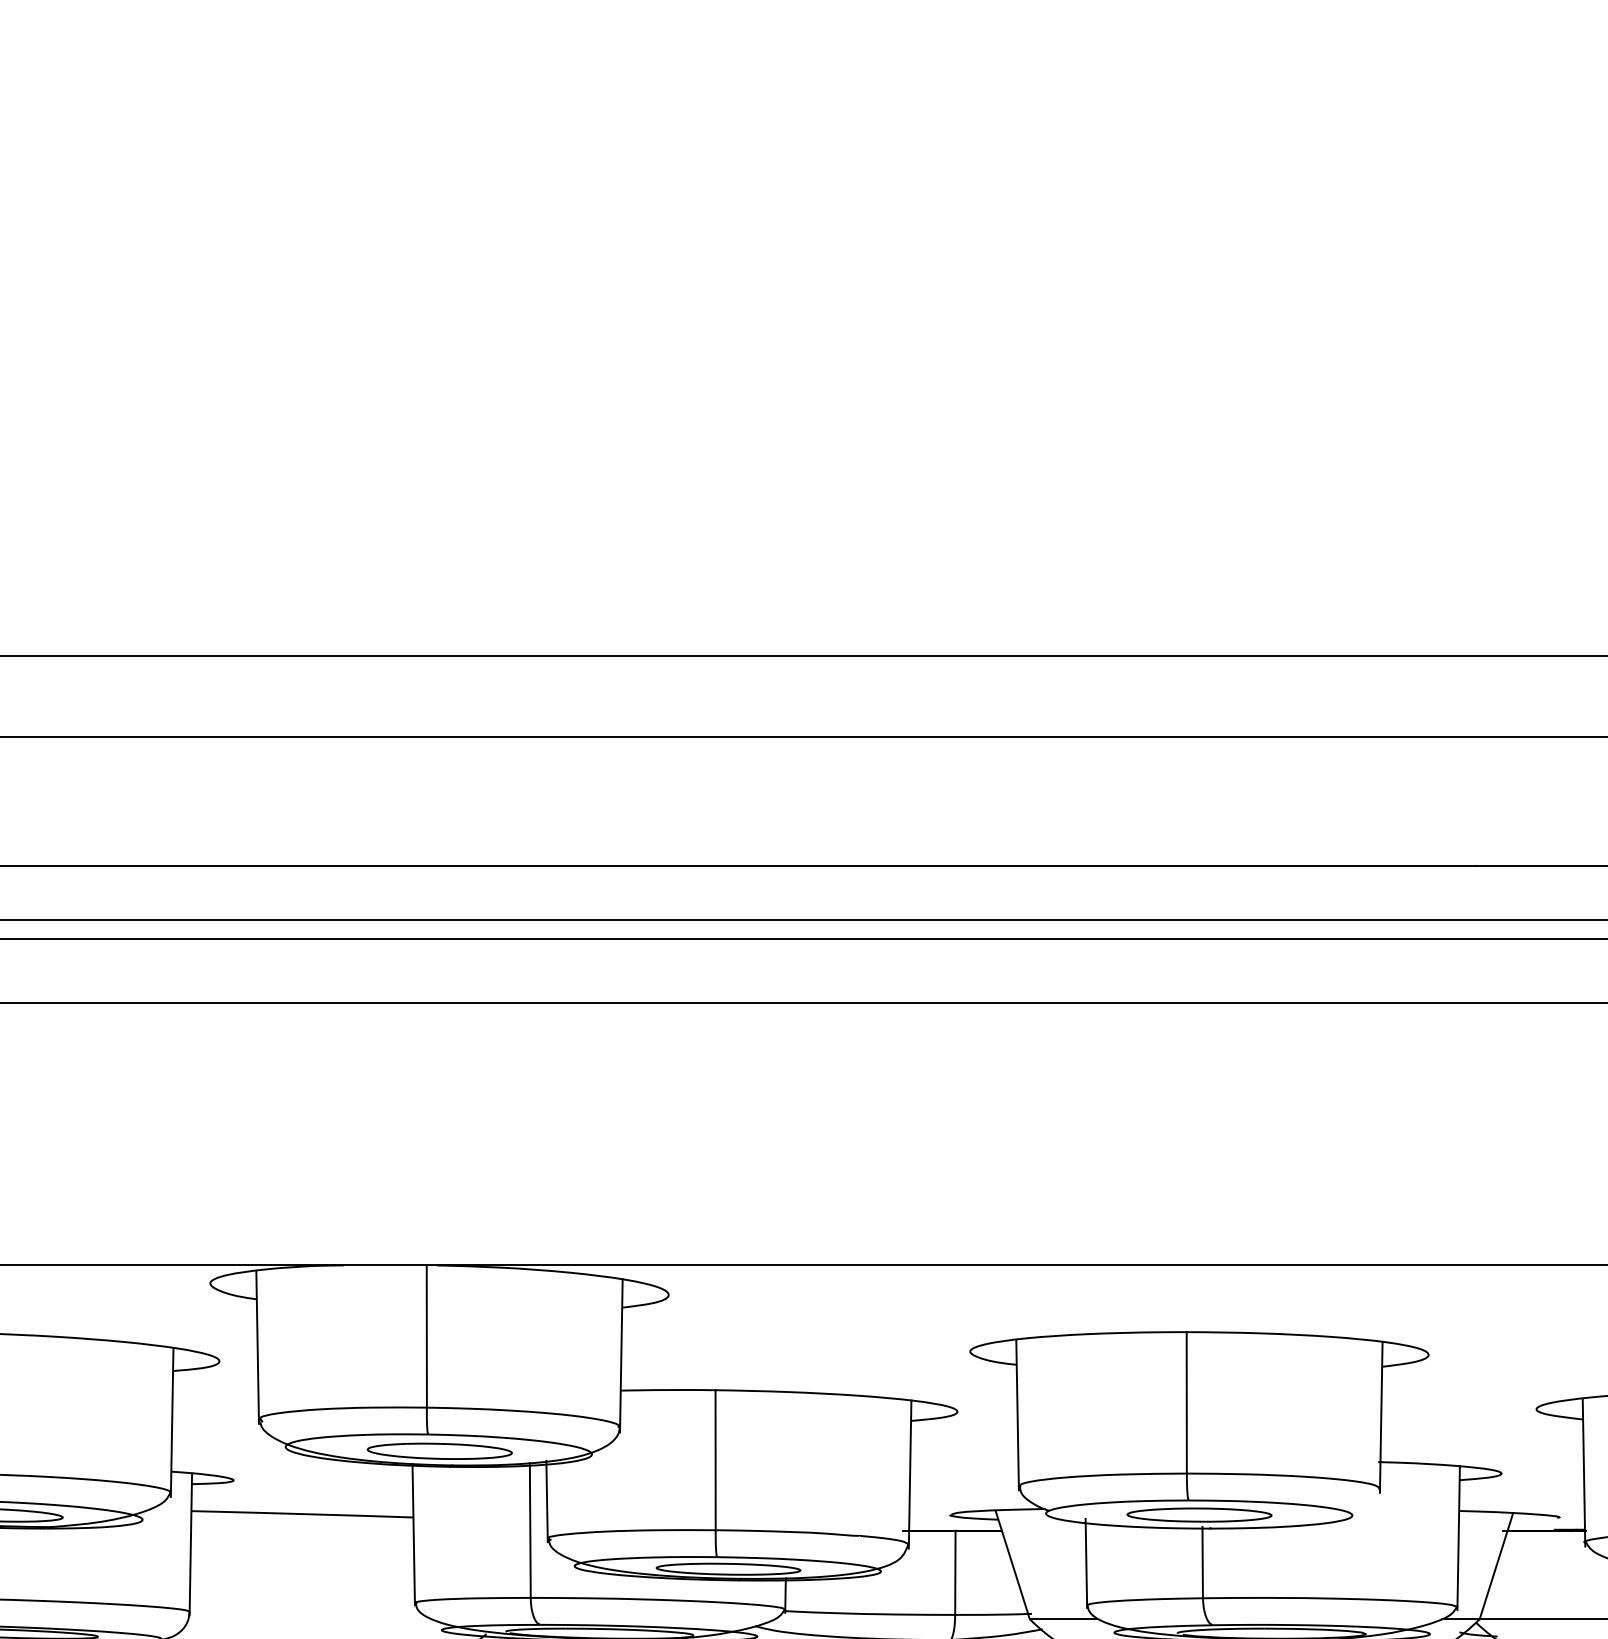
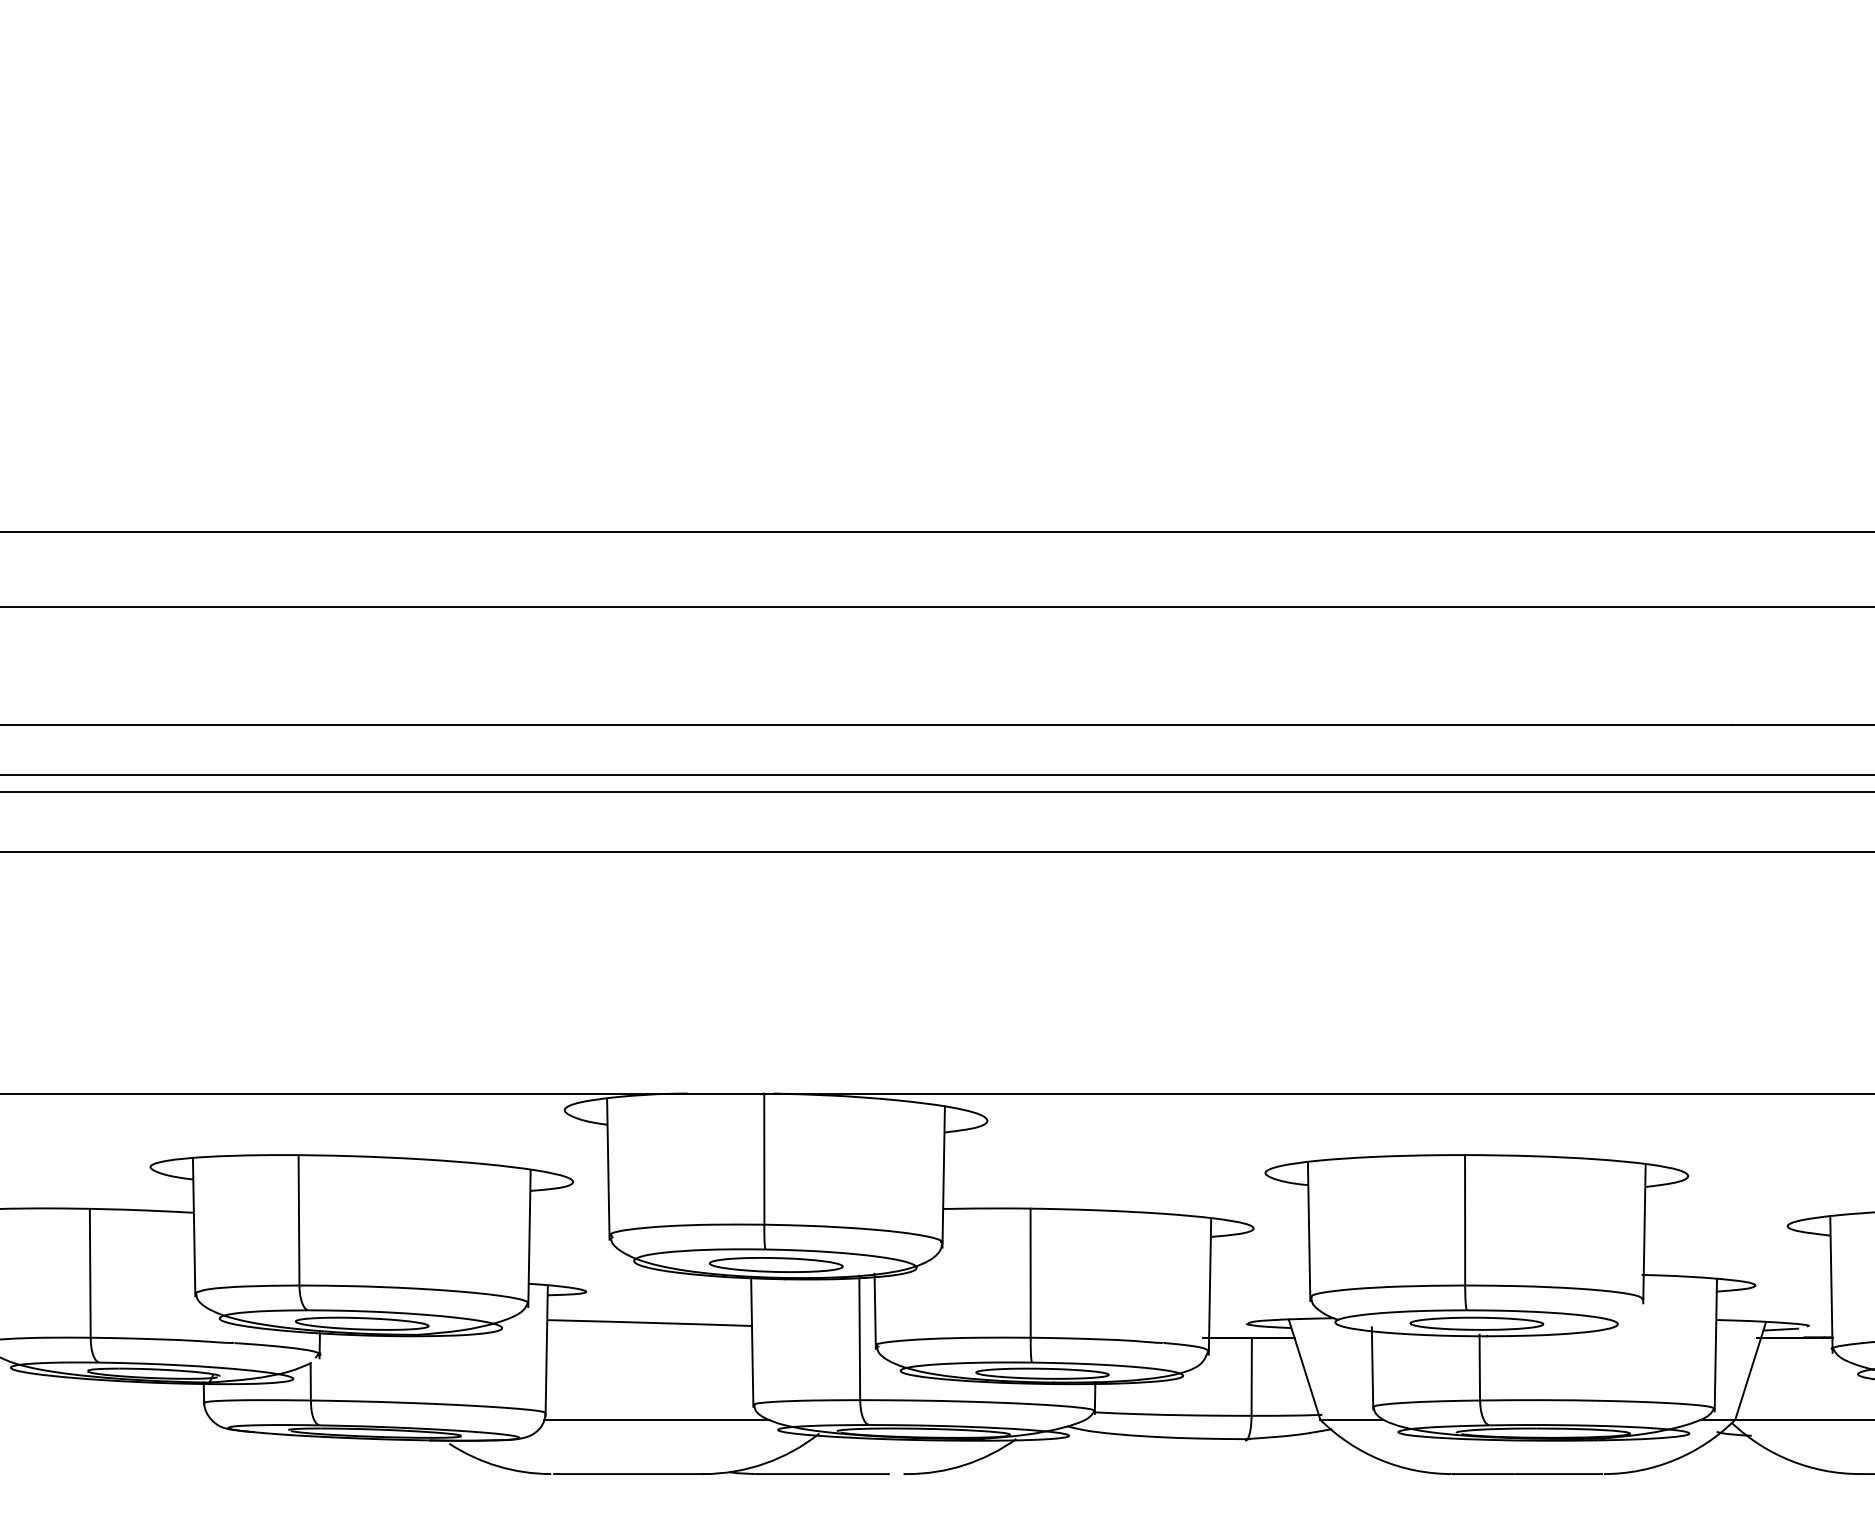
line: (1528, 1521) -> (1780, 1329), added
line: (310, 1618) -> (657, 1419), added

